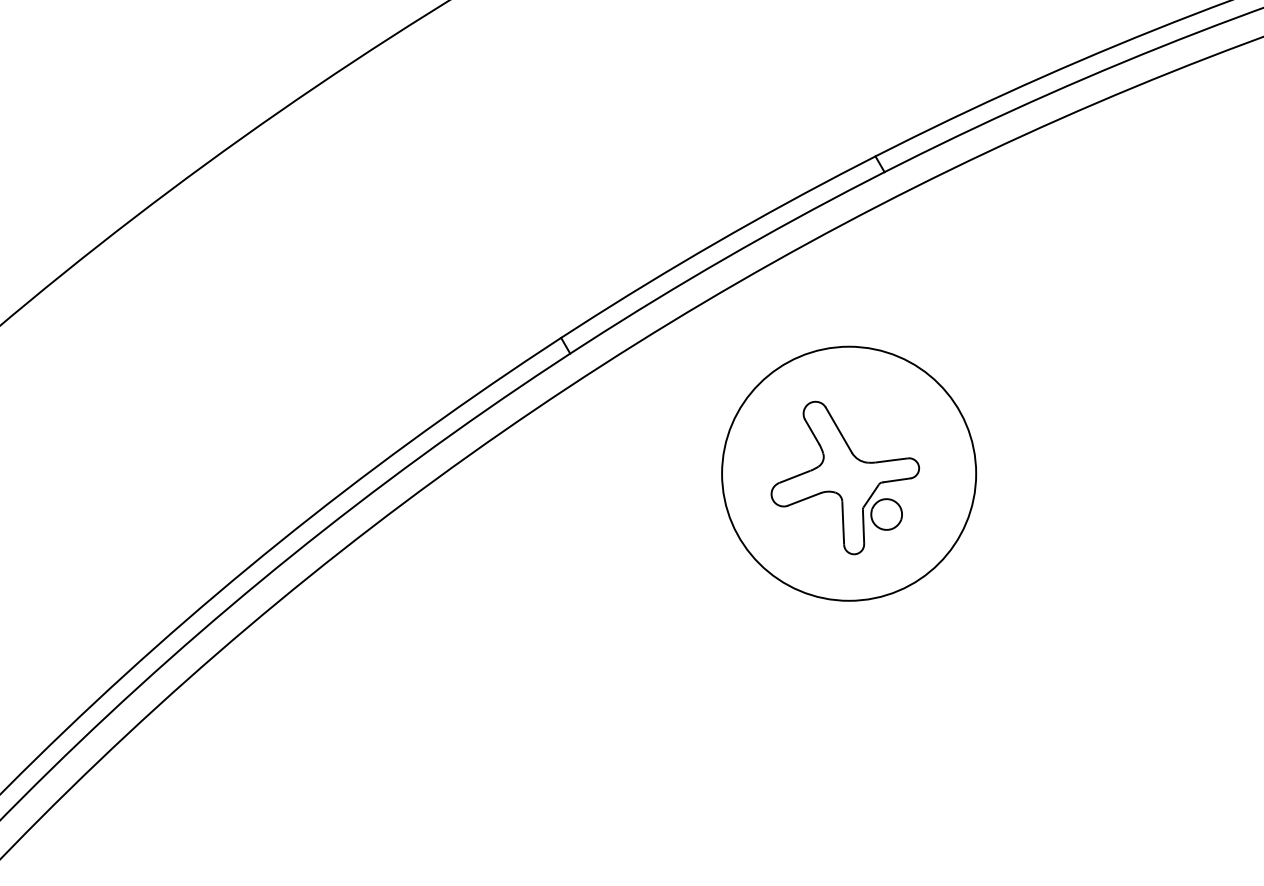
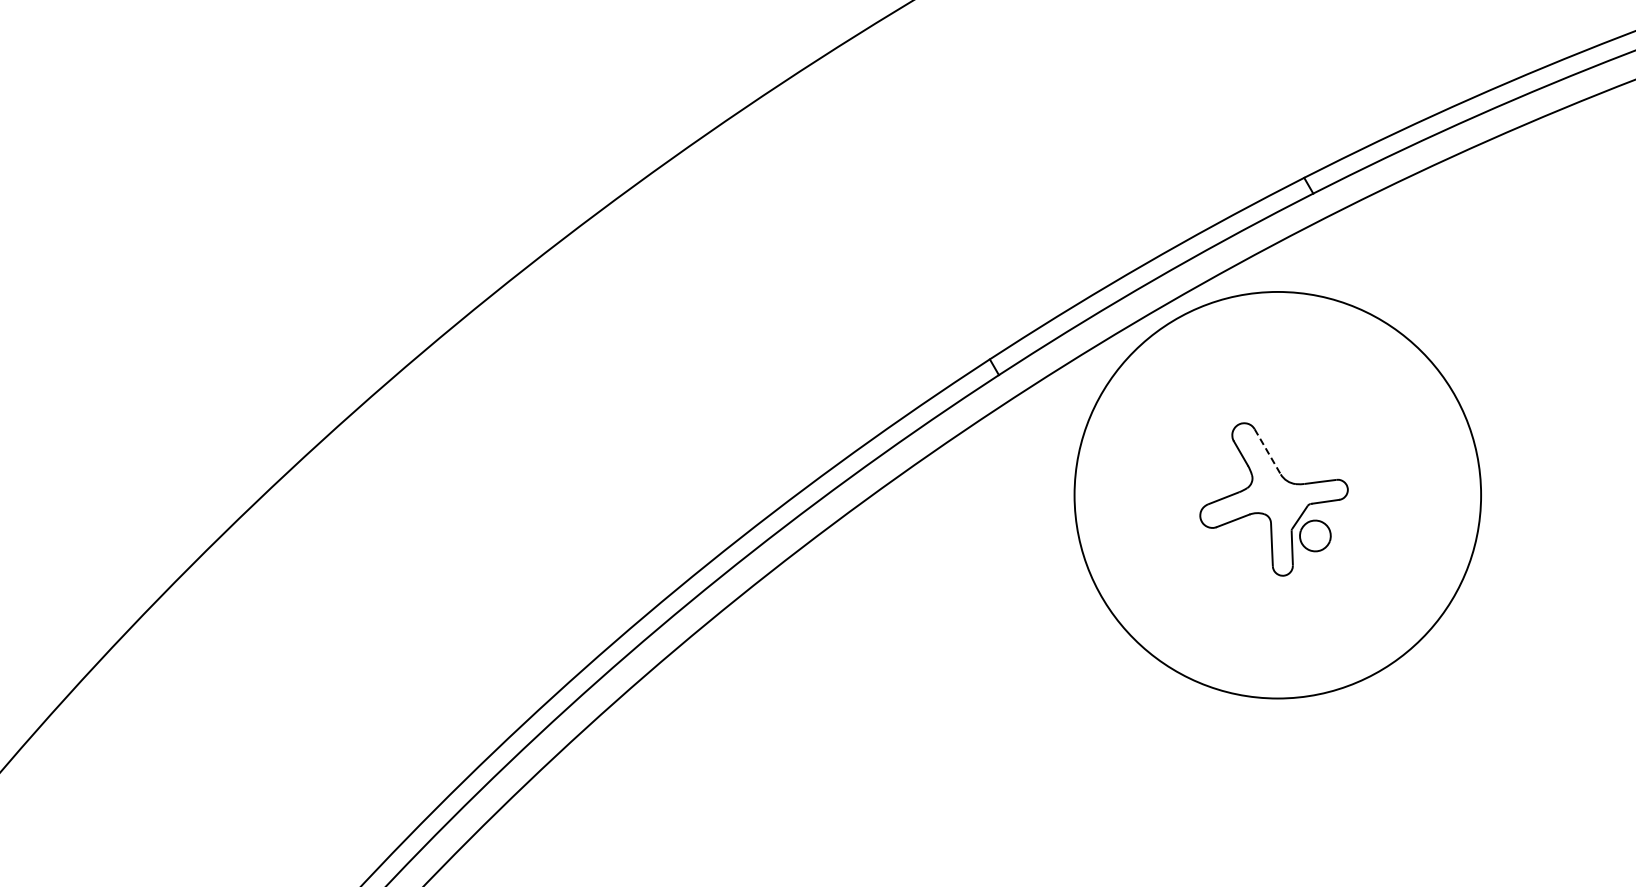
line: (838, 431) -> (1267, 452), solid -> dashed
circle: (848, 474) -> (1277, 495), size x1.6

